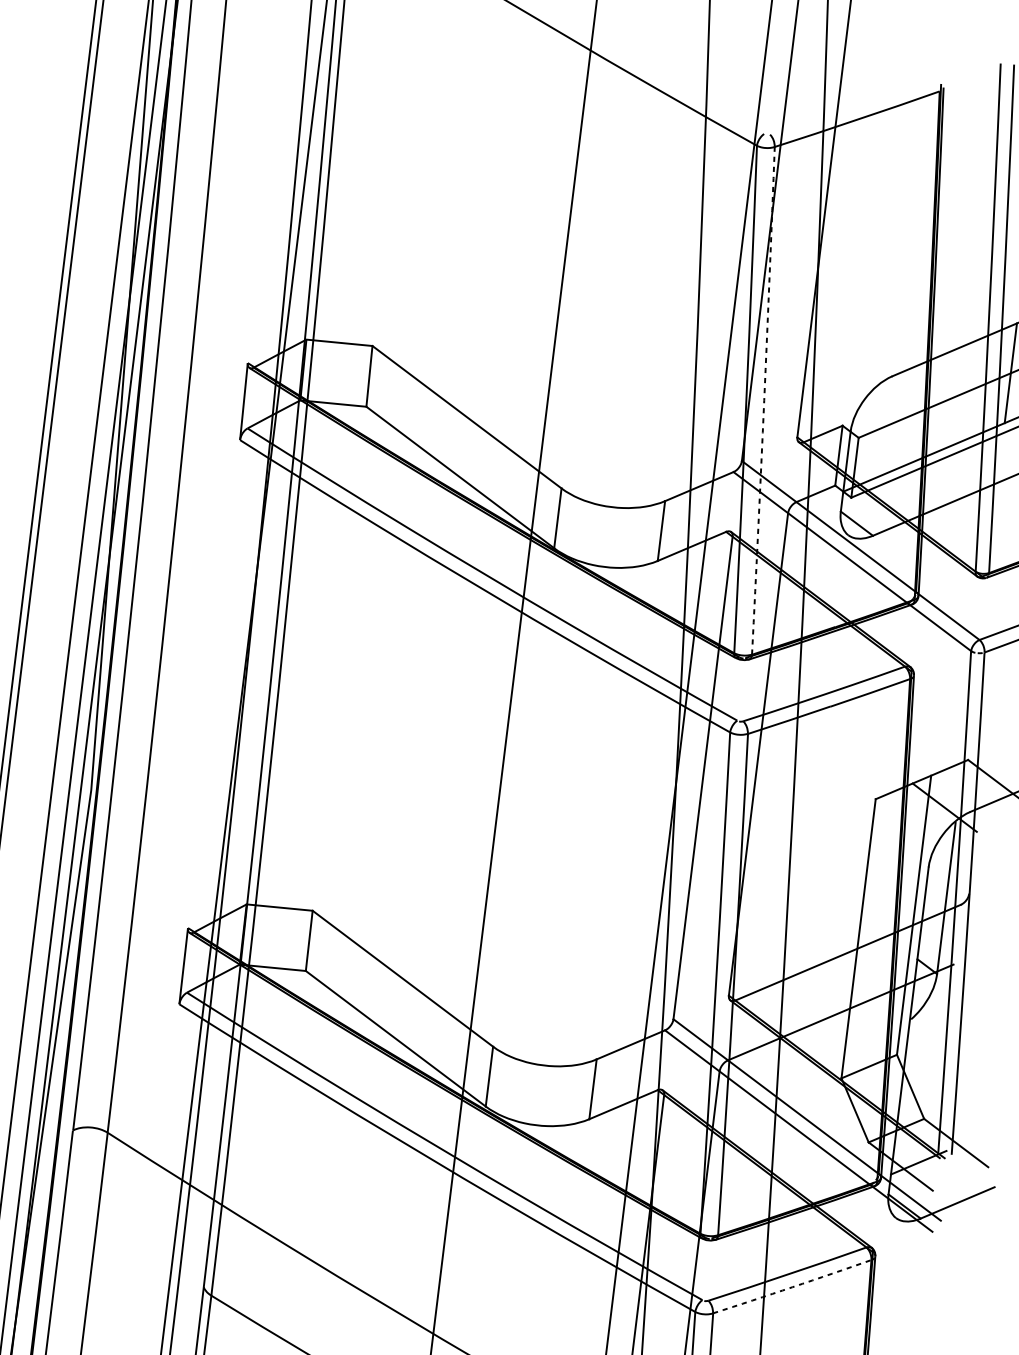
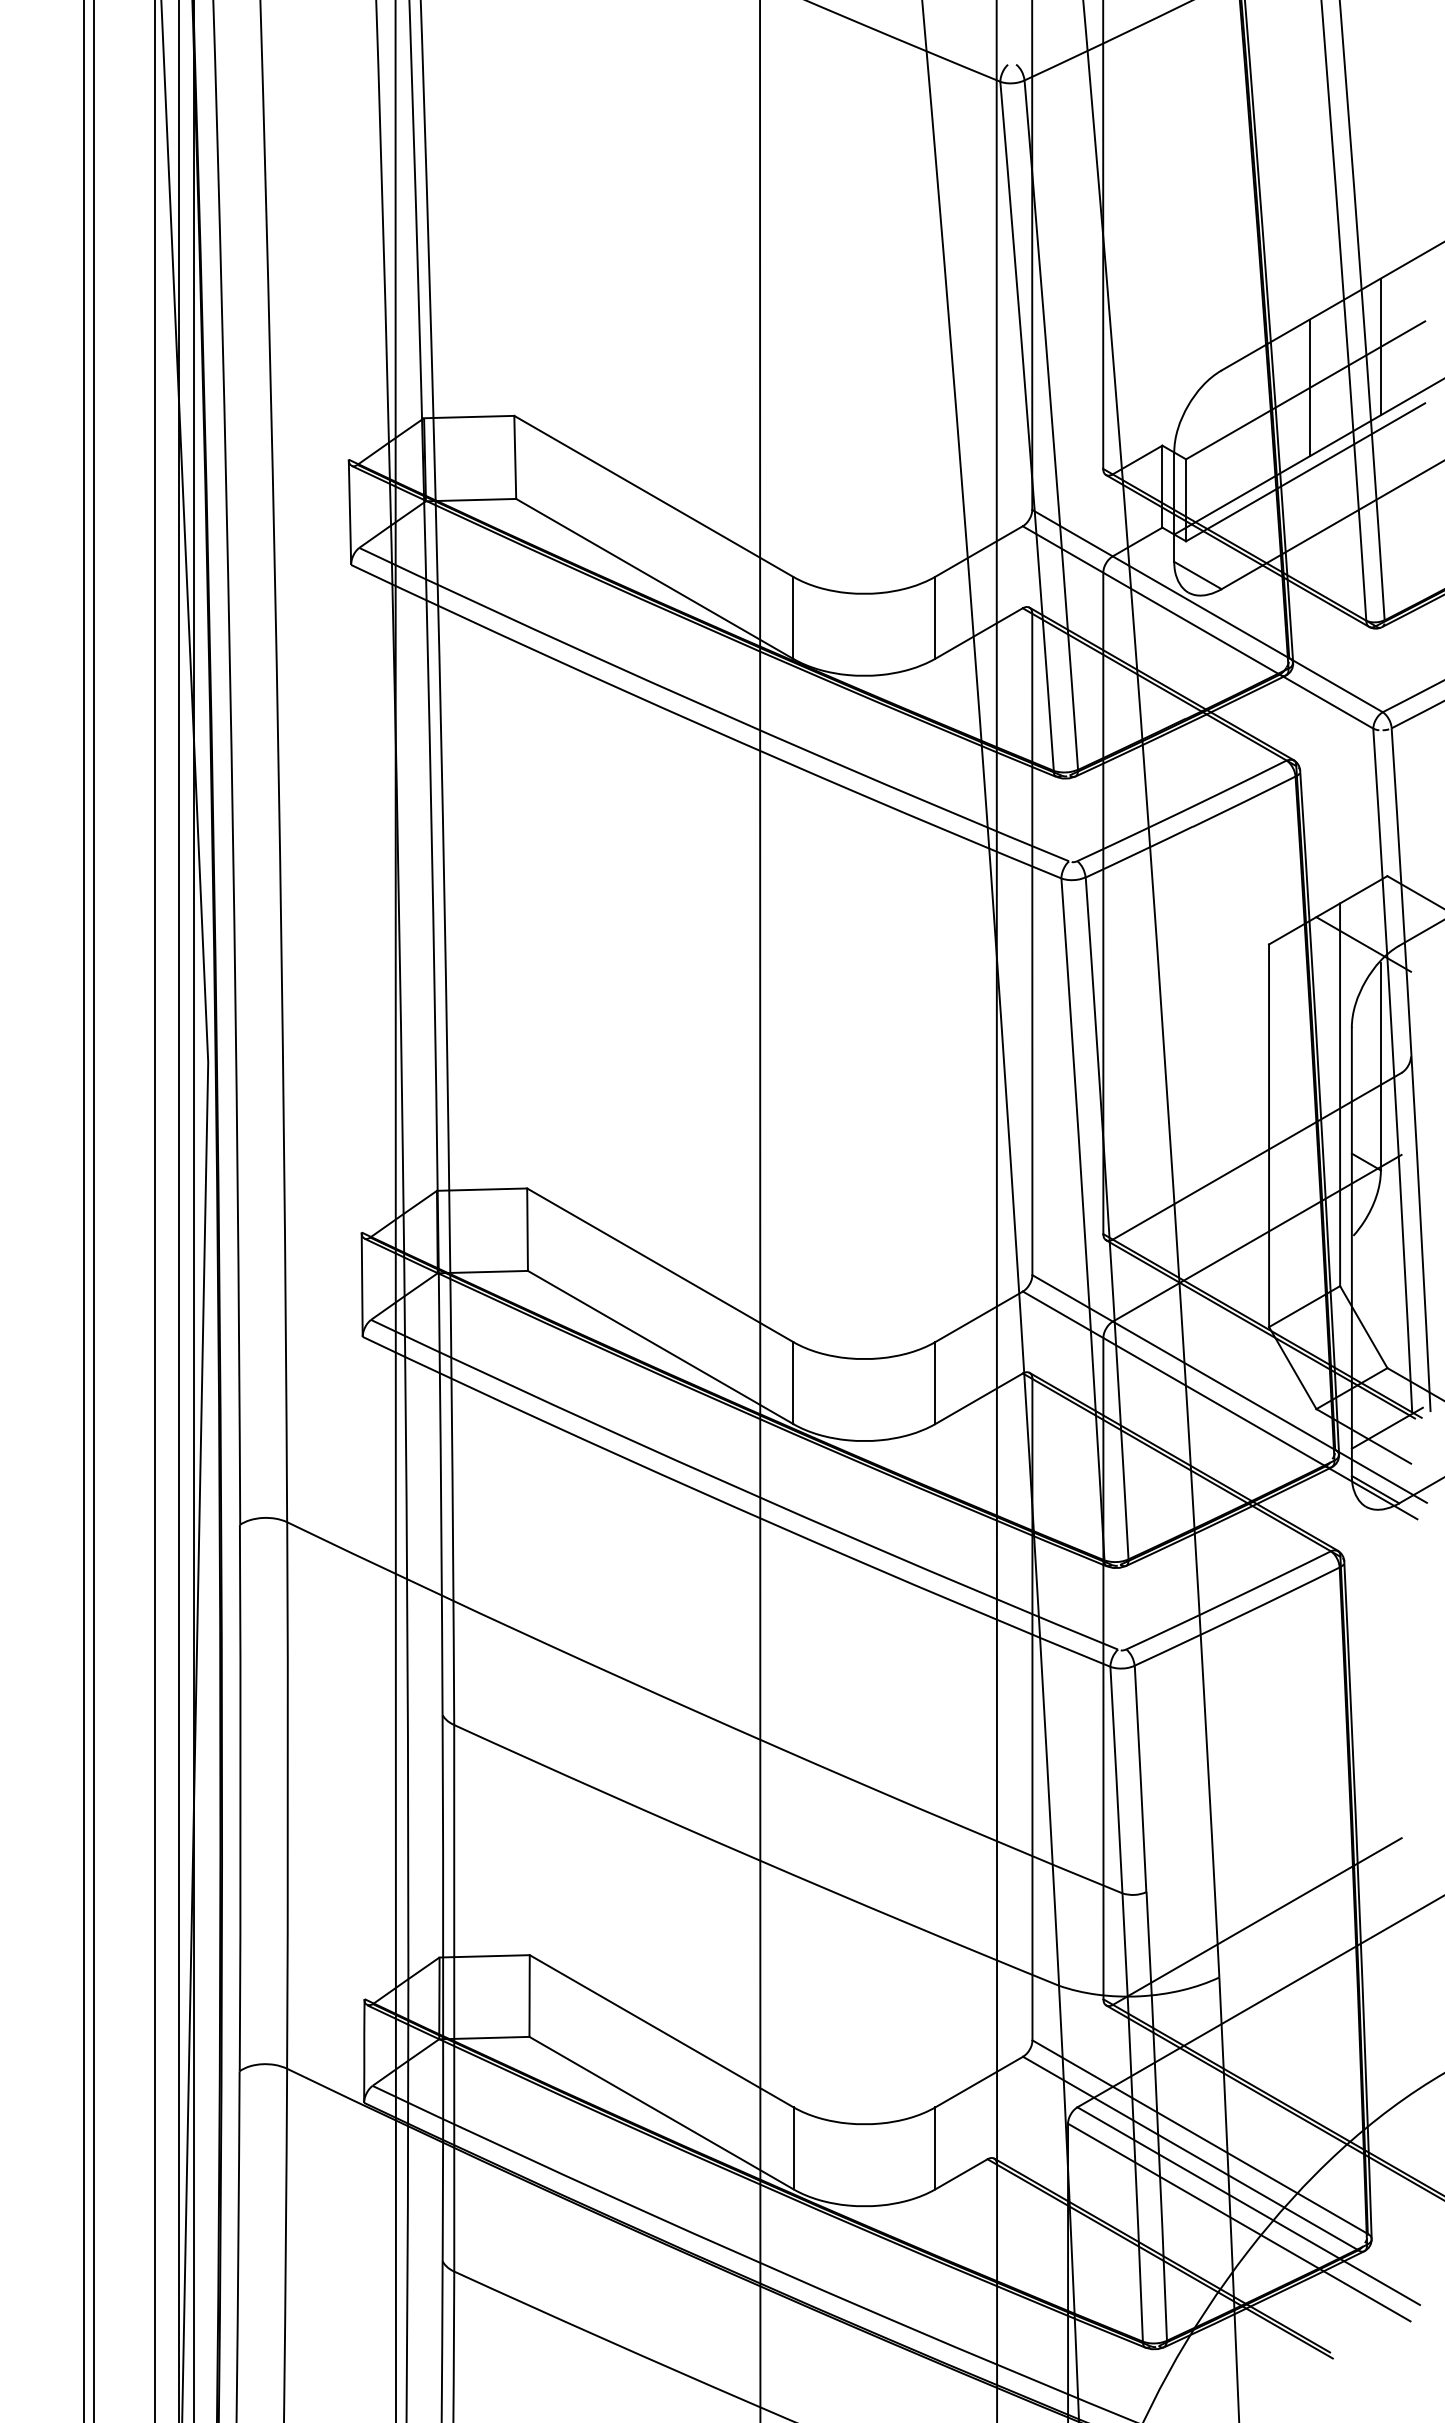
line: (955, 396) -> (1309, 387), added
arc: (764, 400) -> (1052, 424), dashed -> solid
arc: (792, 1287) -> (1237, 1617), dashed -> solid

